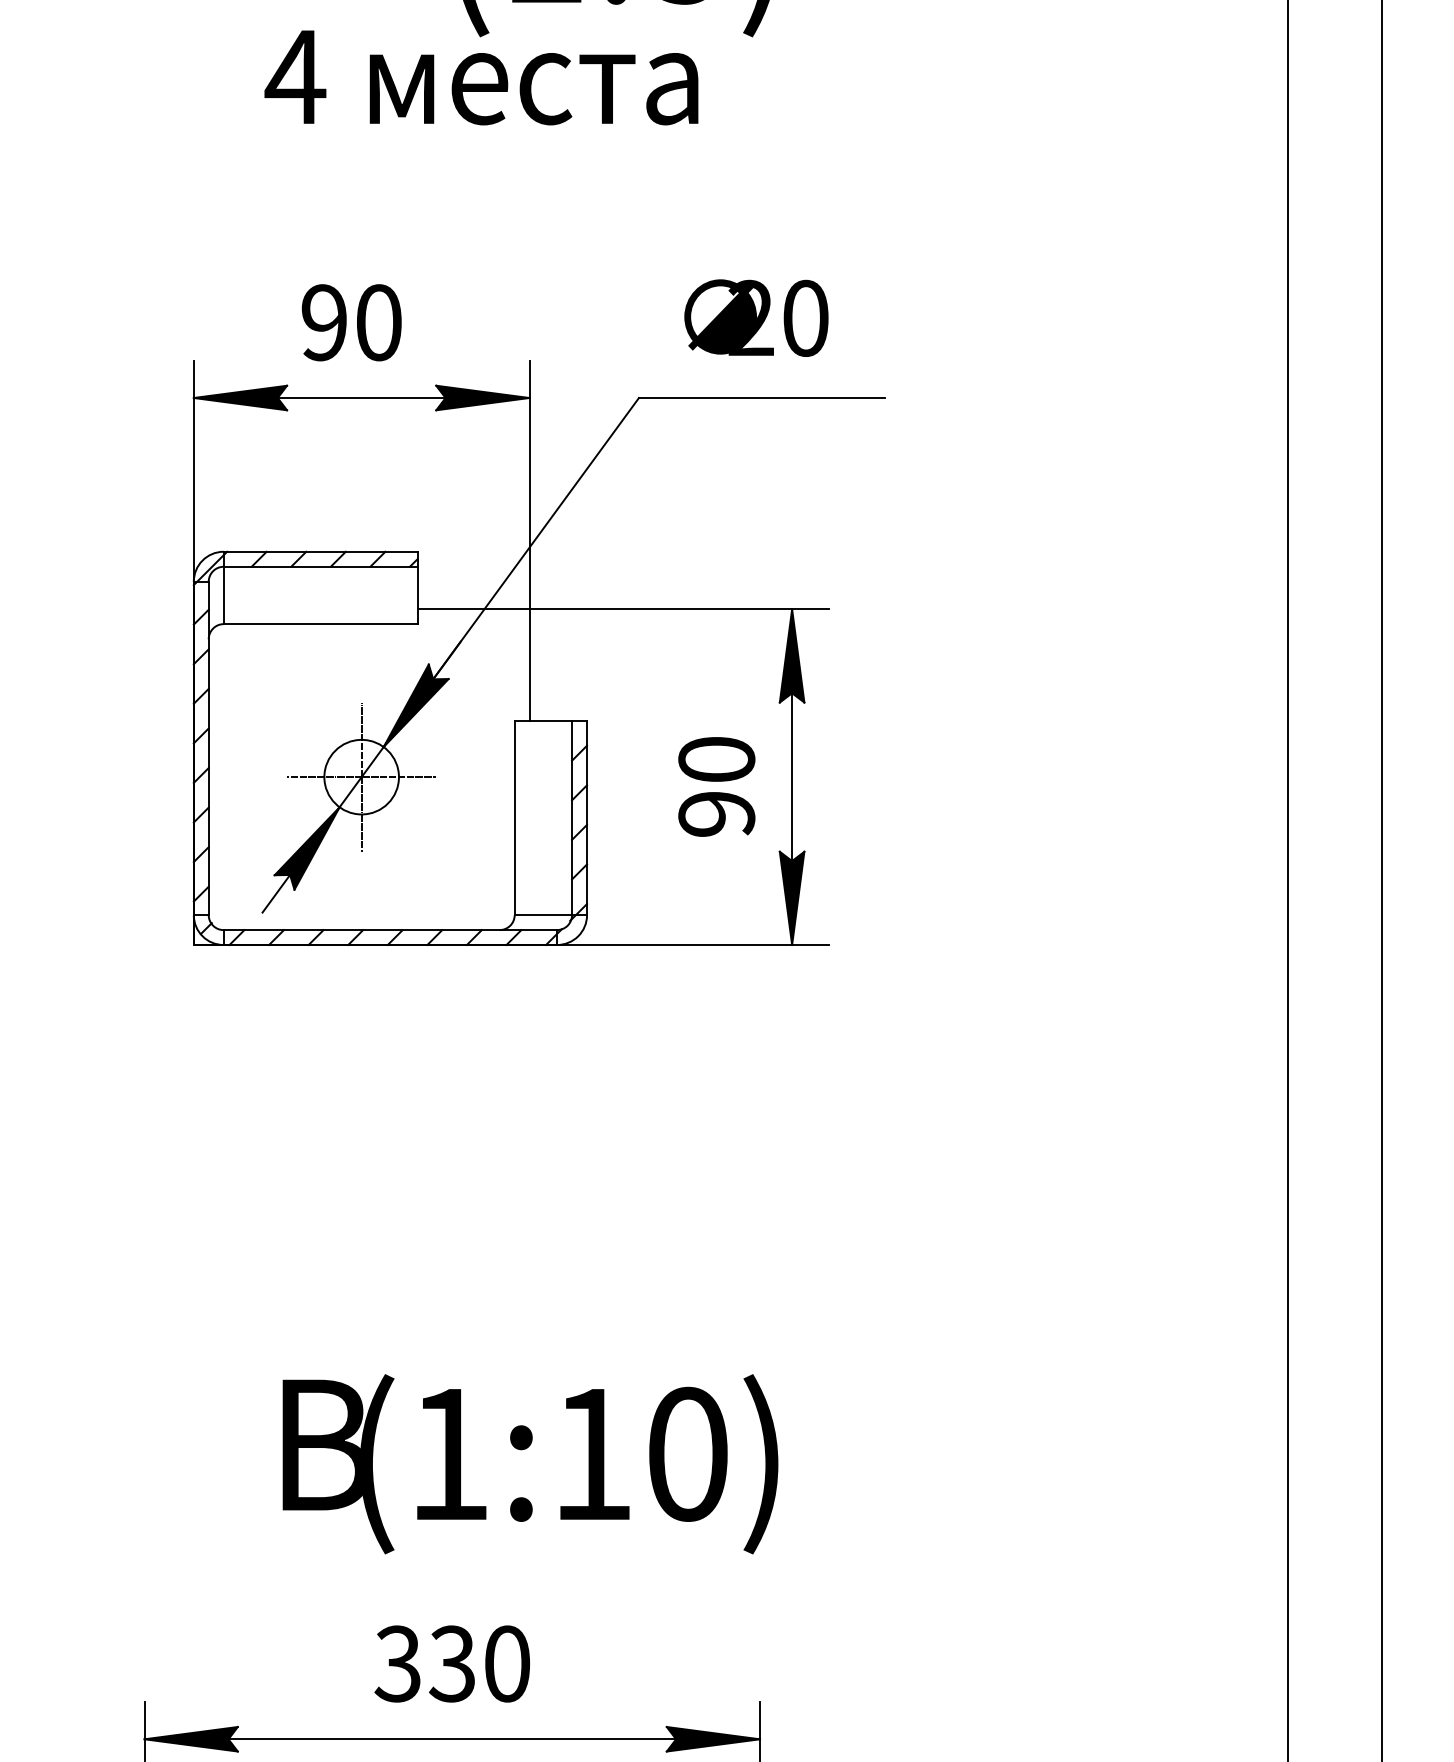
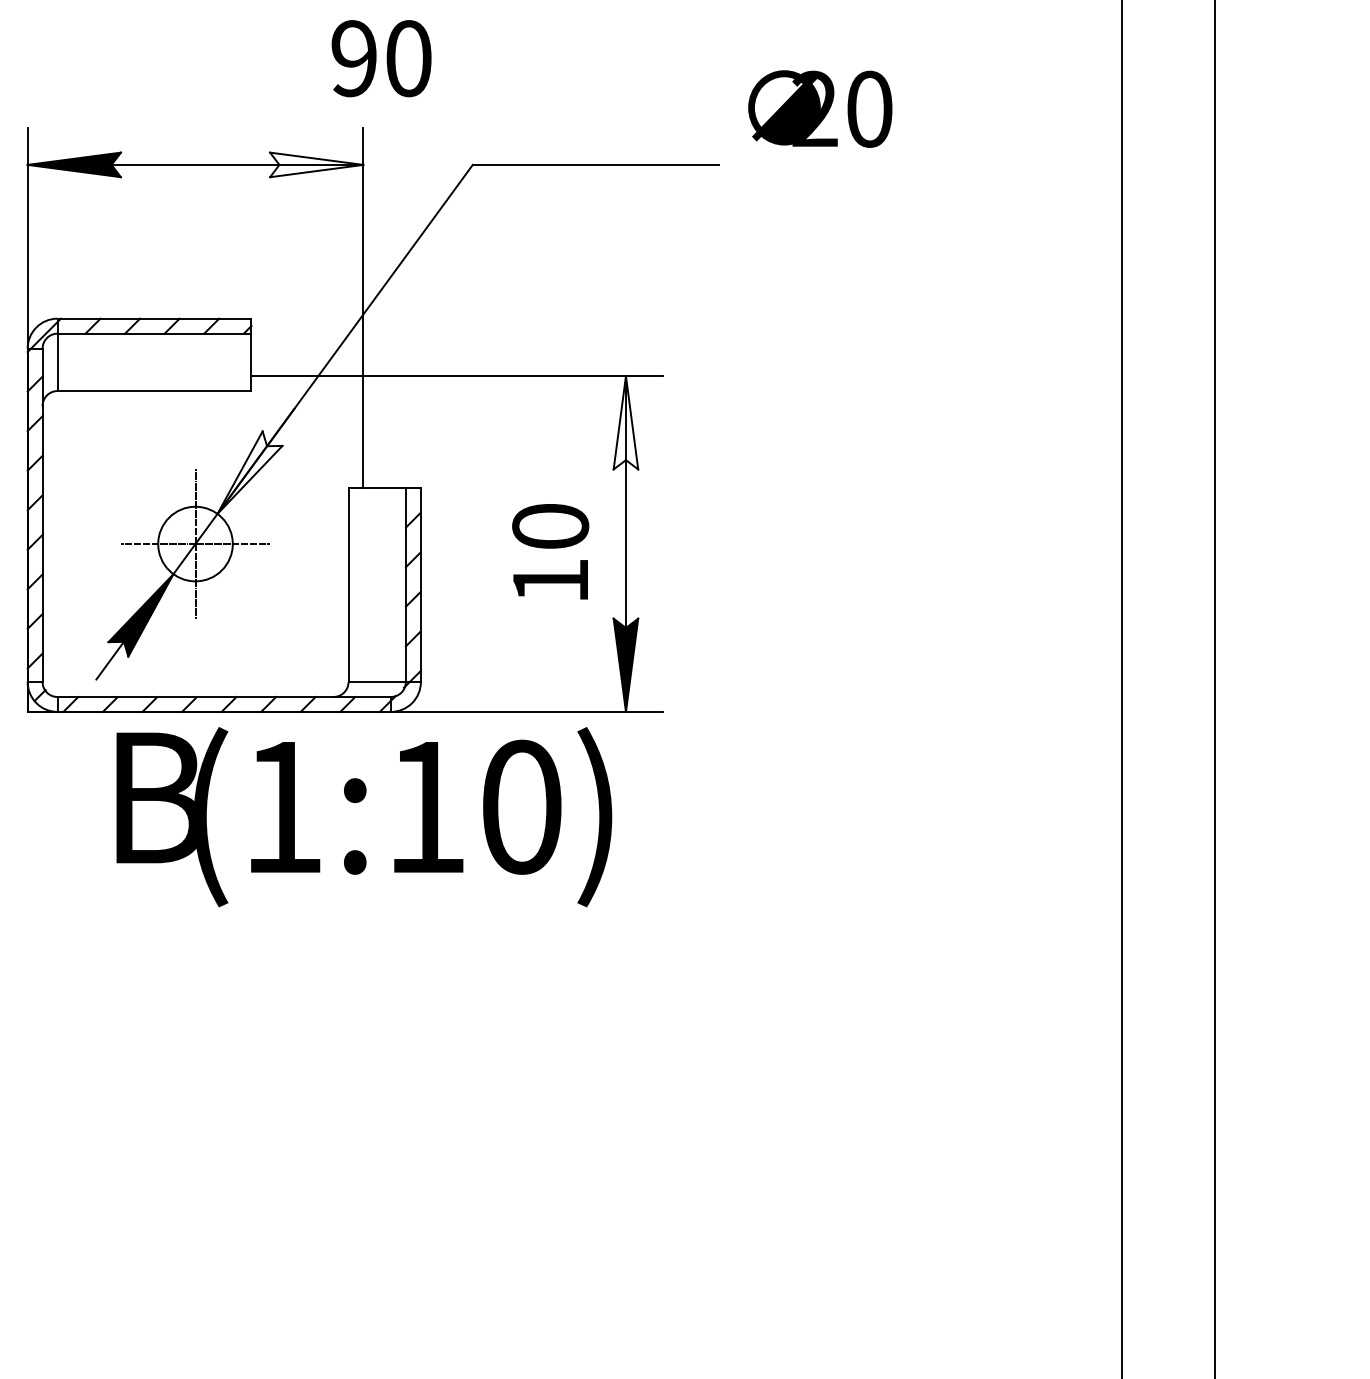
text: (756, 317) -> (820, 108), moved
text: (351, 322) -> (381, 58), moved
fill: (482, 397) -> (316, 164), removed
fill: (791, 655) -> (625, 422), removed
fill: (415, 705) -> (249, 472), removed
text: (716, 814) -> (550, 581), 90 -> 10
text: (530, 1464) -> (364, 817), moved

